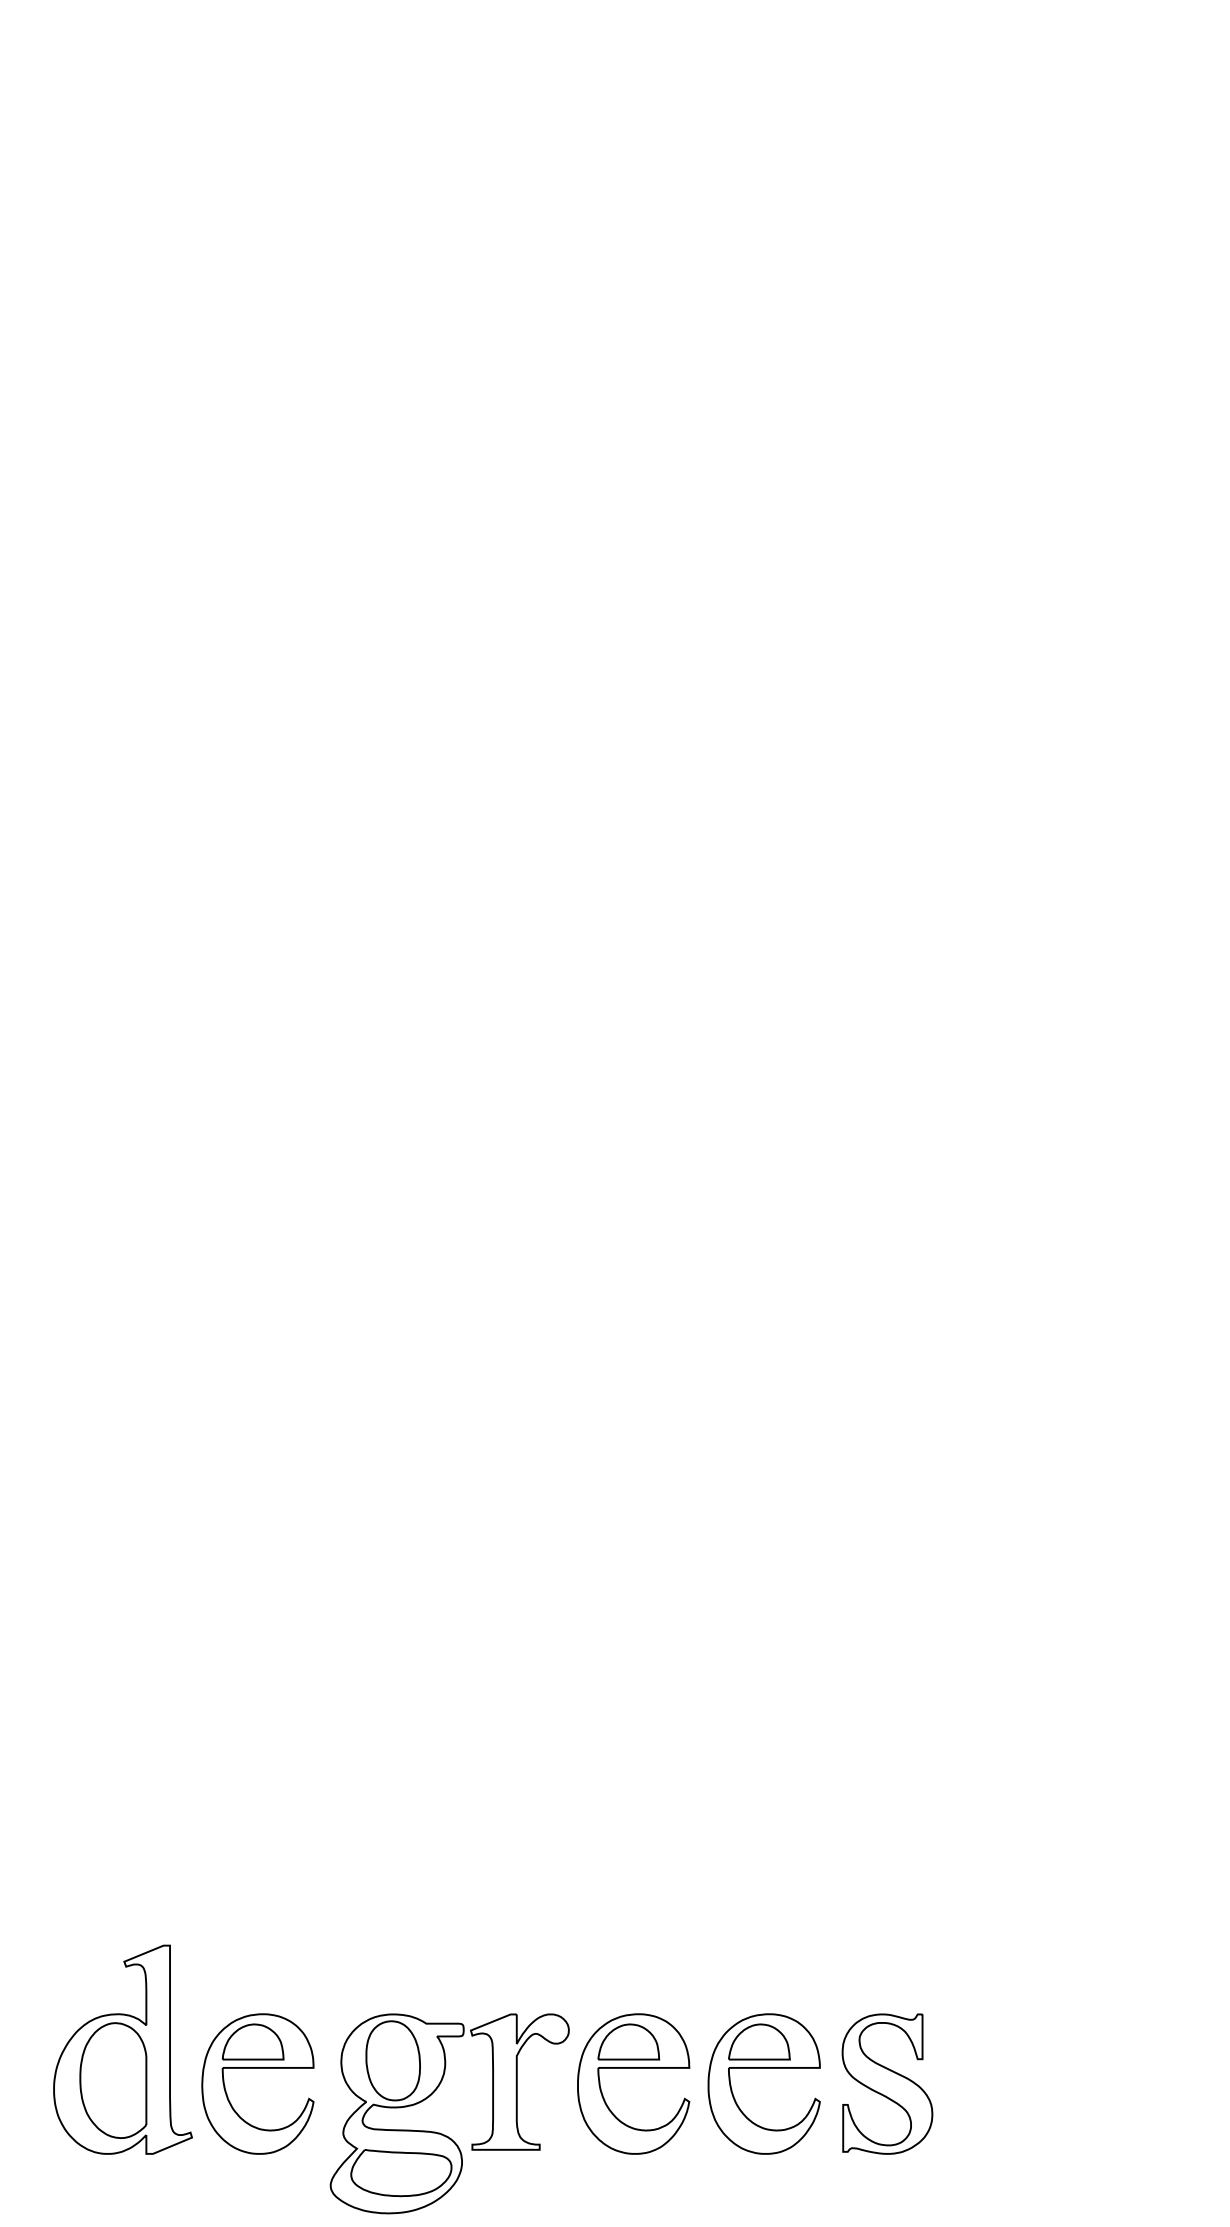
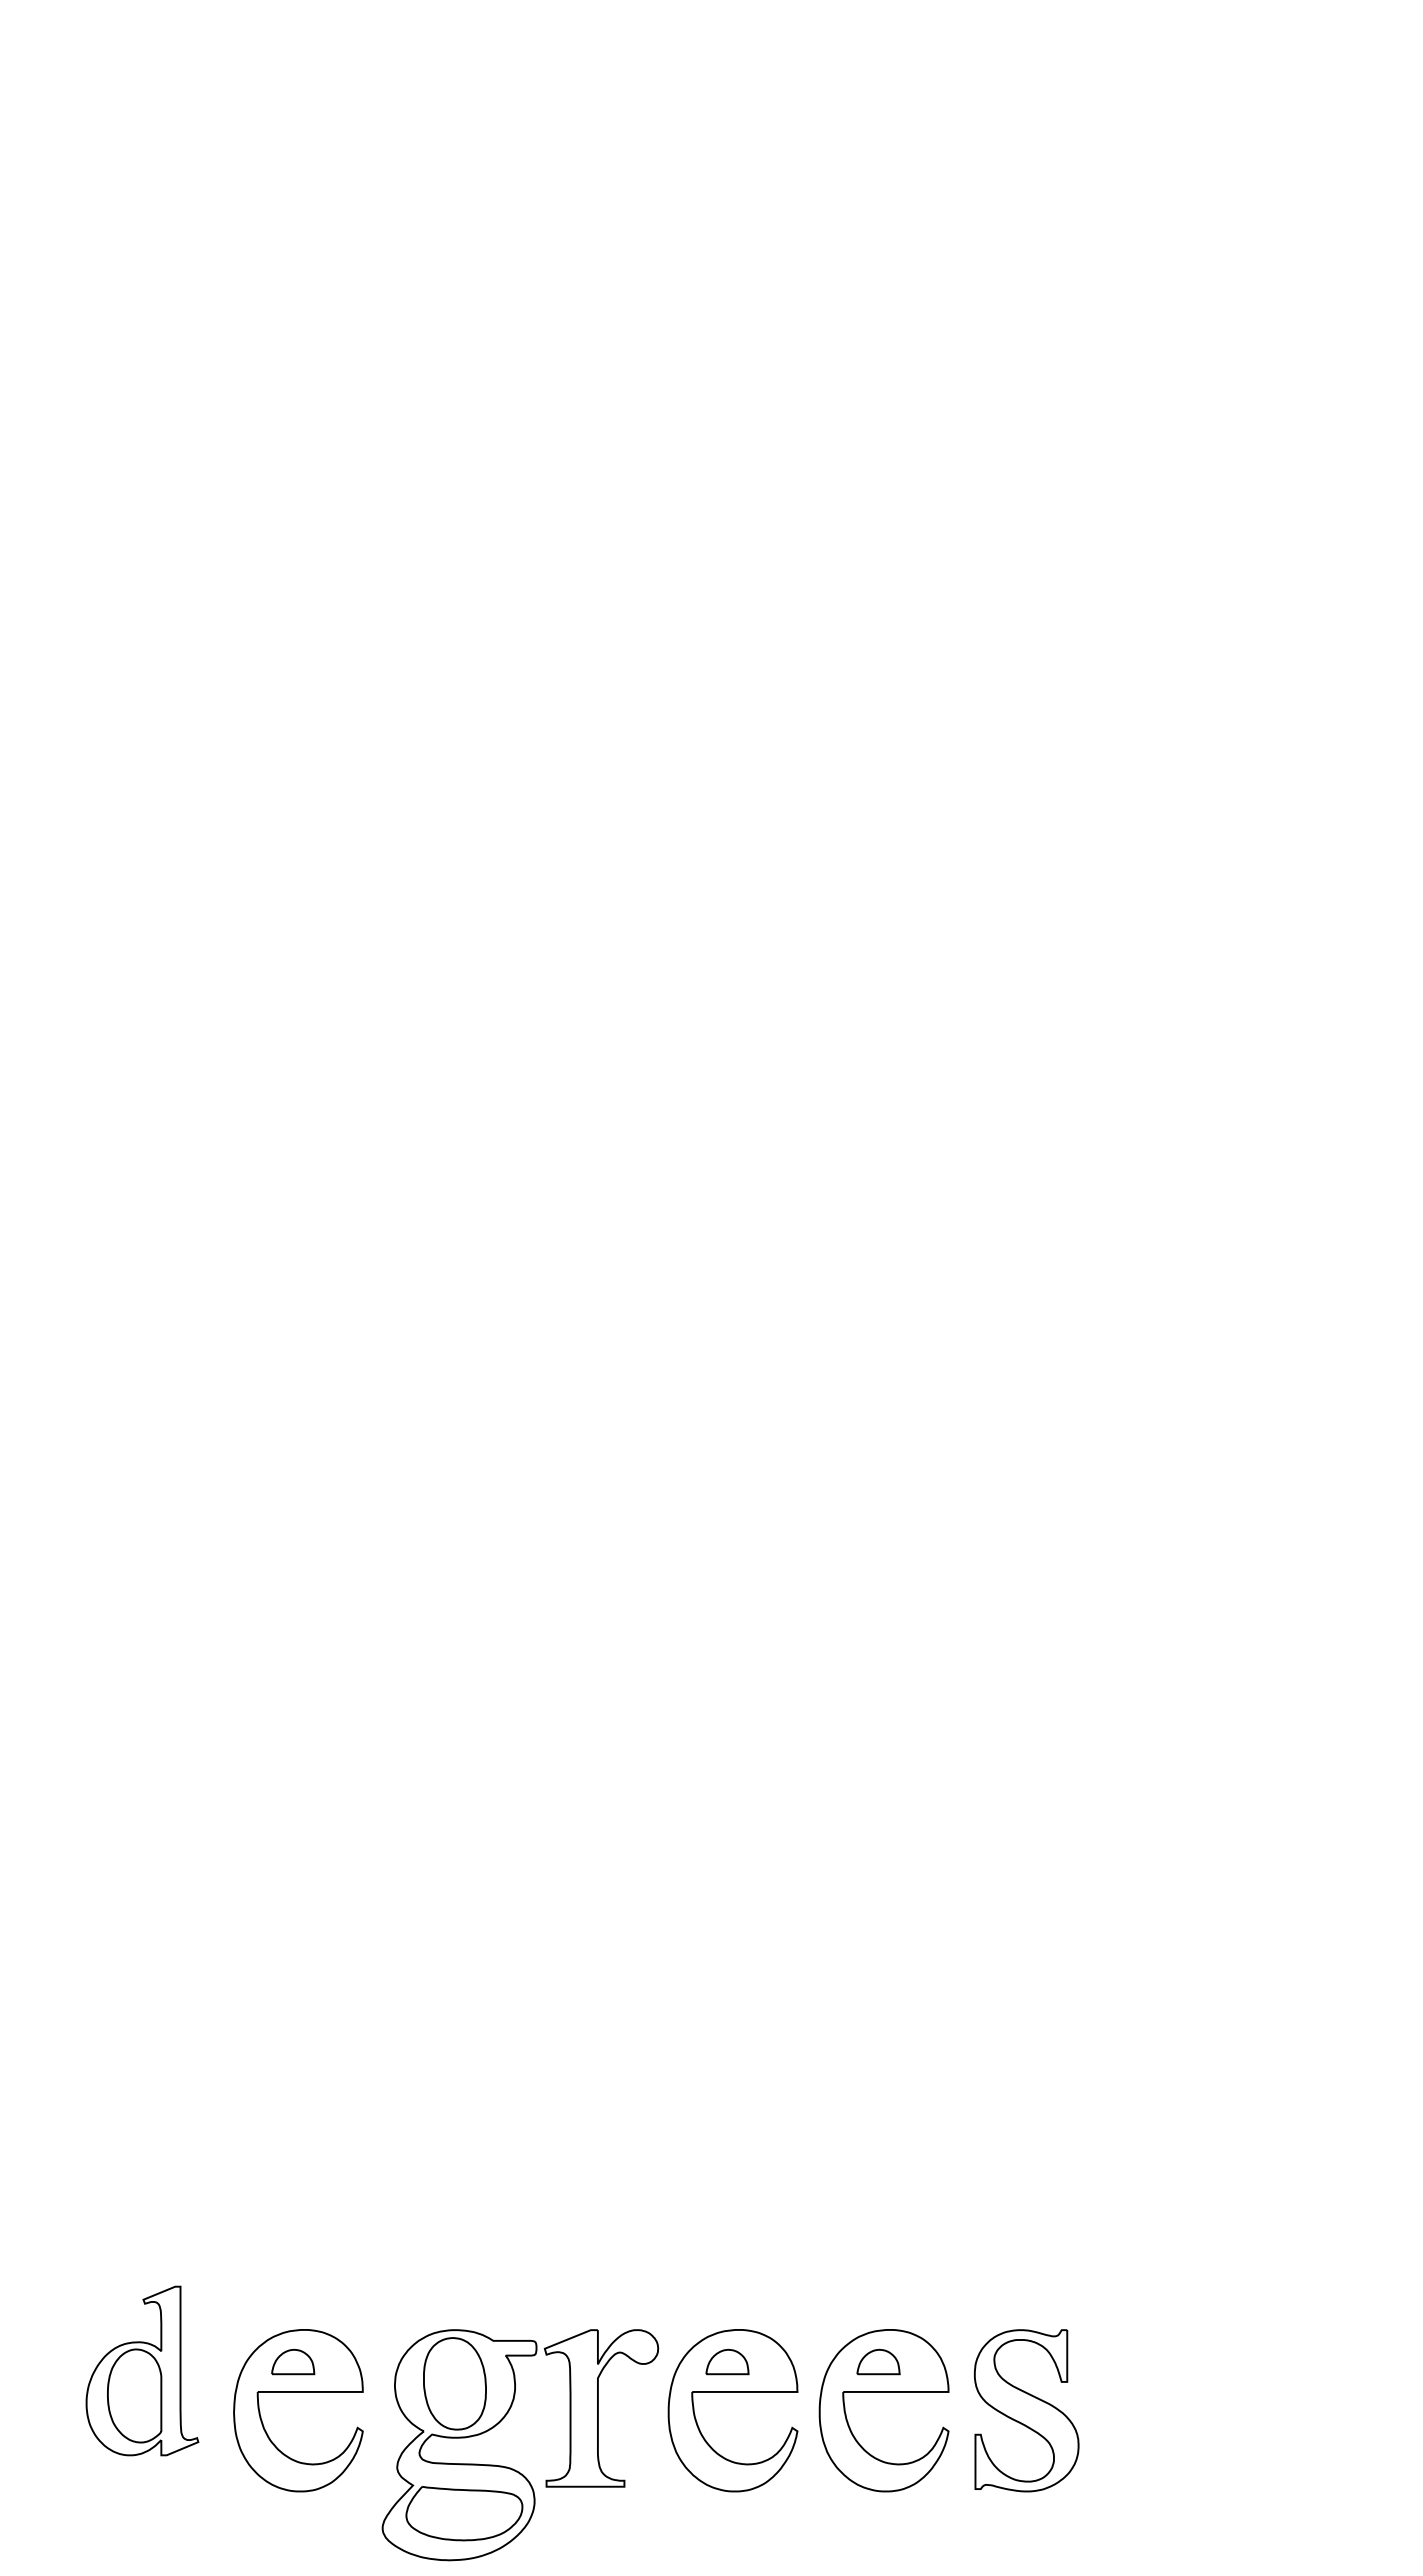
part: (253, 2041) -> (293, 2361), size x0.6
part: (628, 2041) -> (727, 2361), size x0.6
part: (759, 2041) -> (878, 2361), size x0.6
part: (123, 2049) -> (142, 2370), size x0.7

